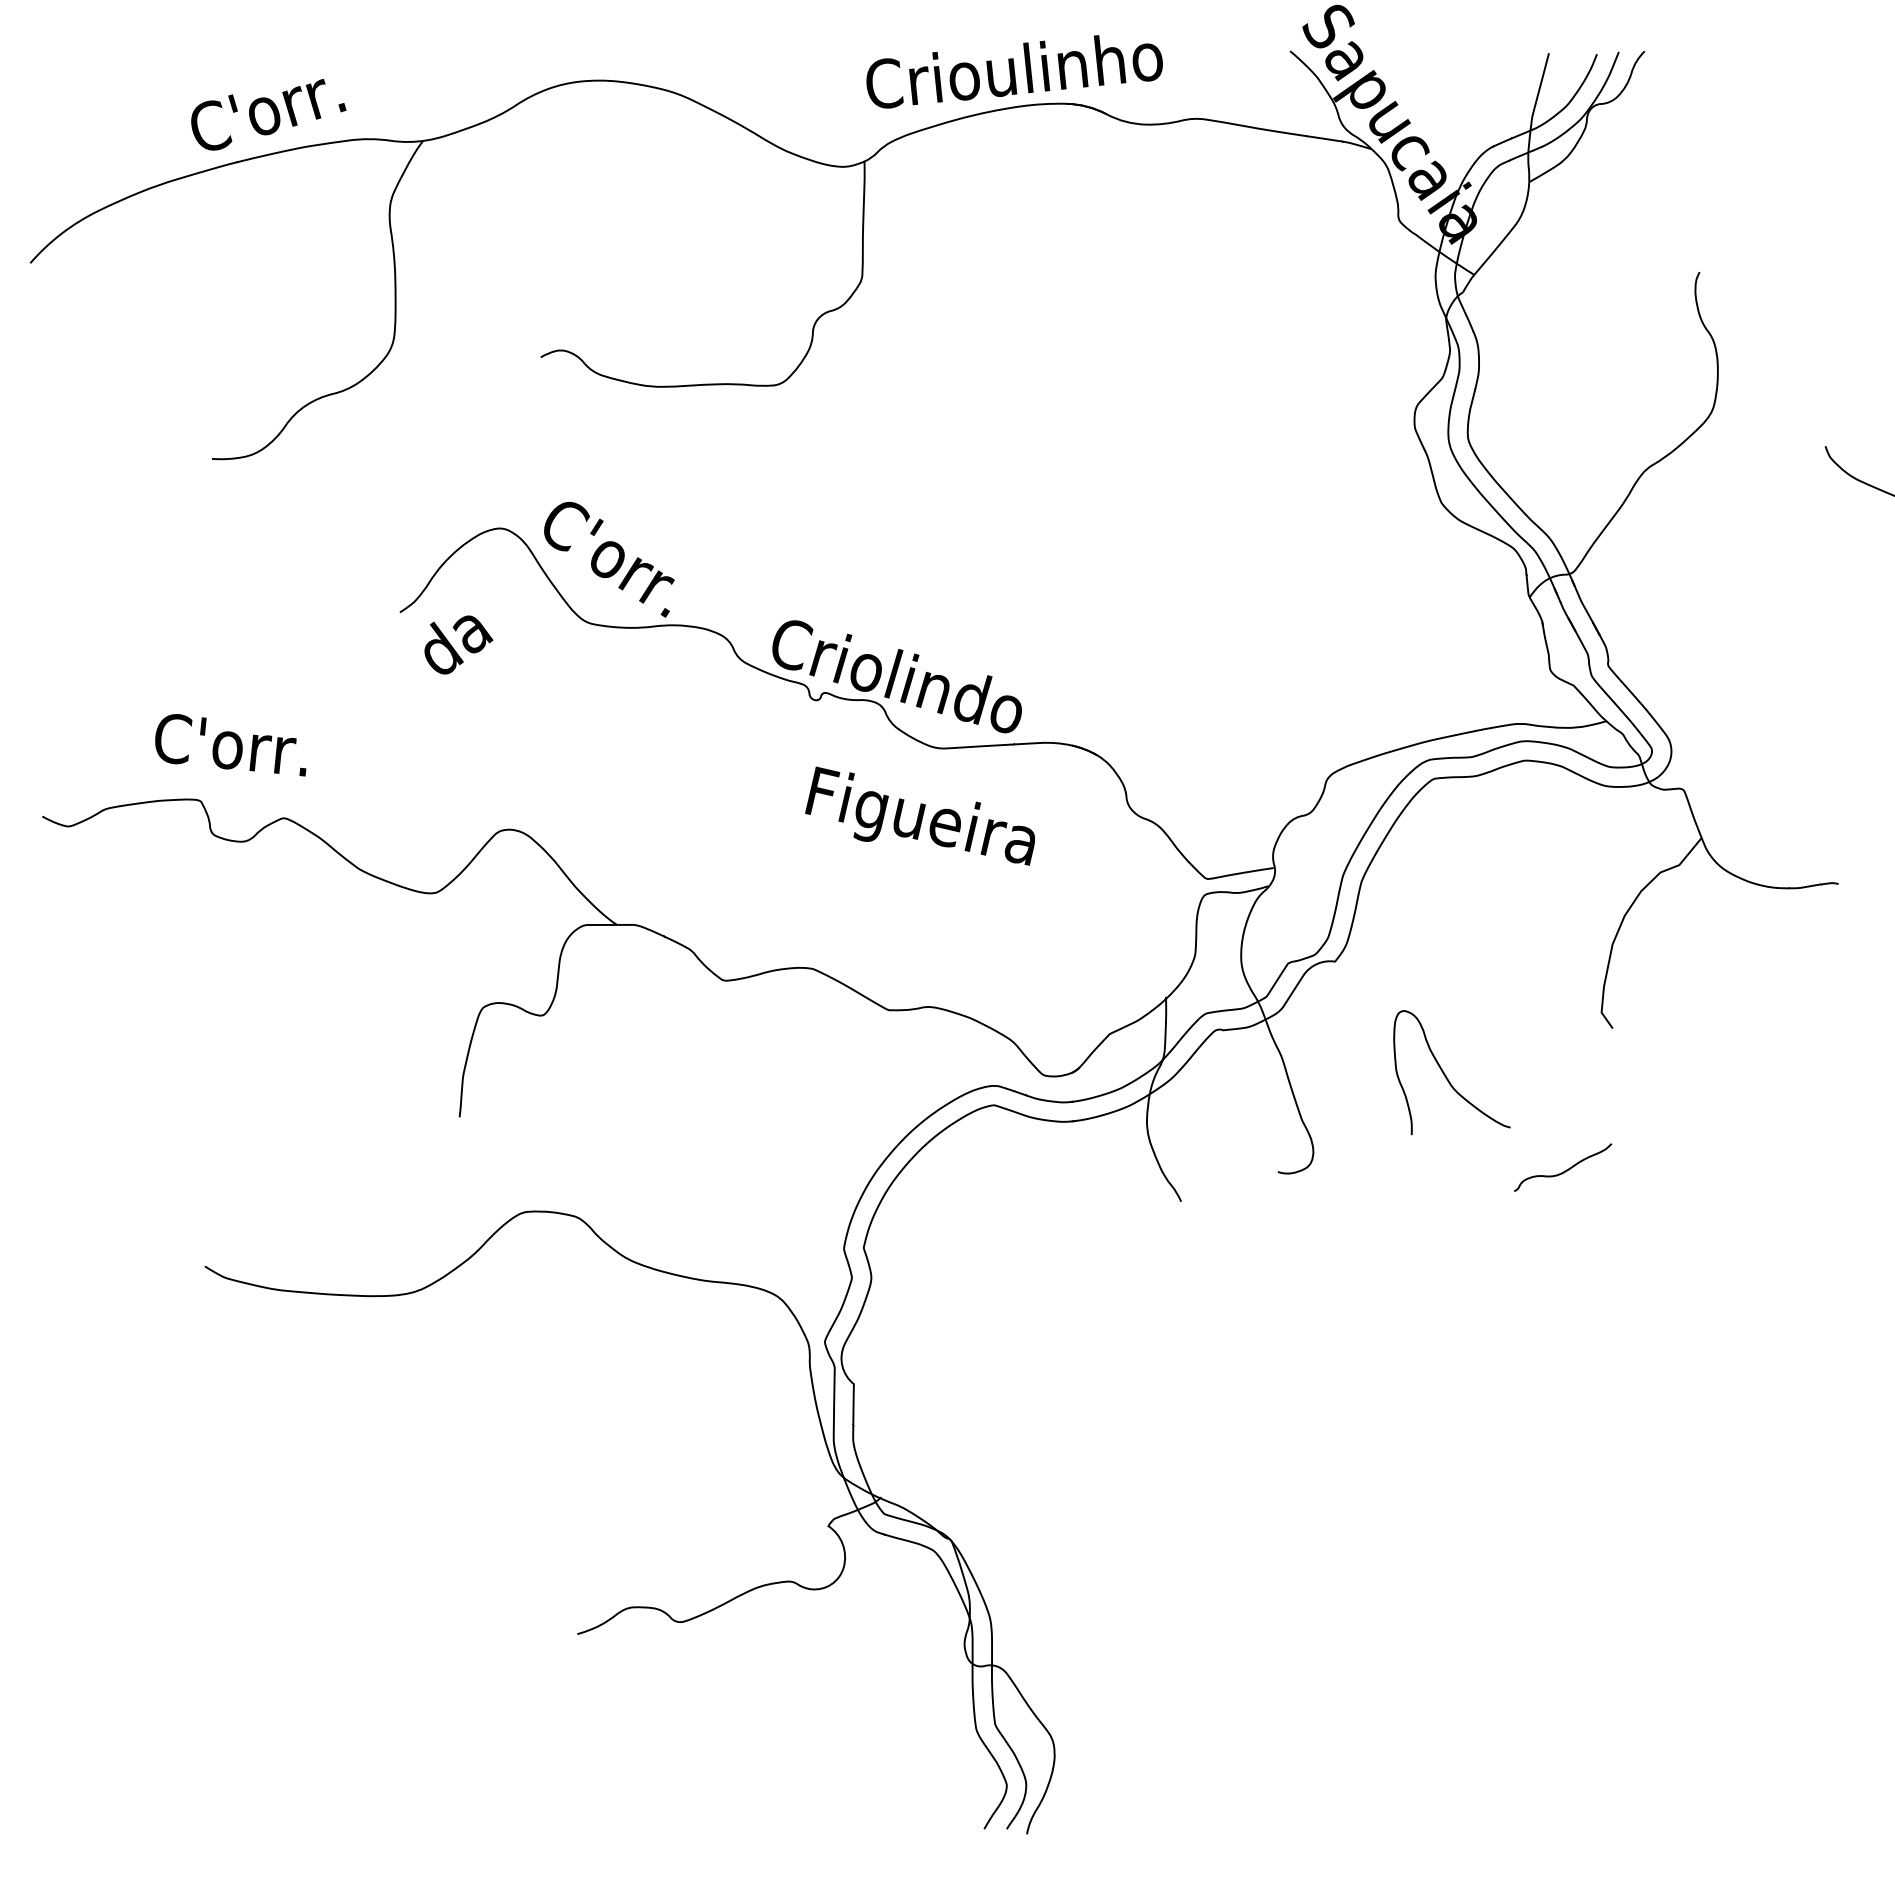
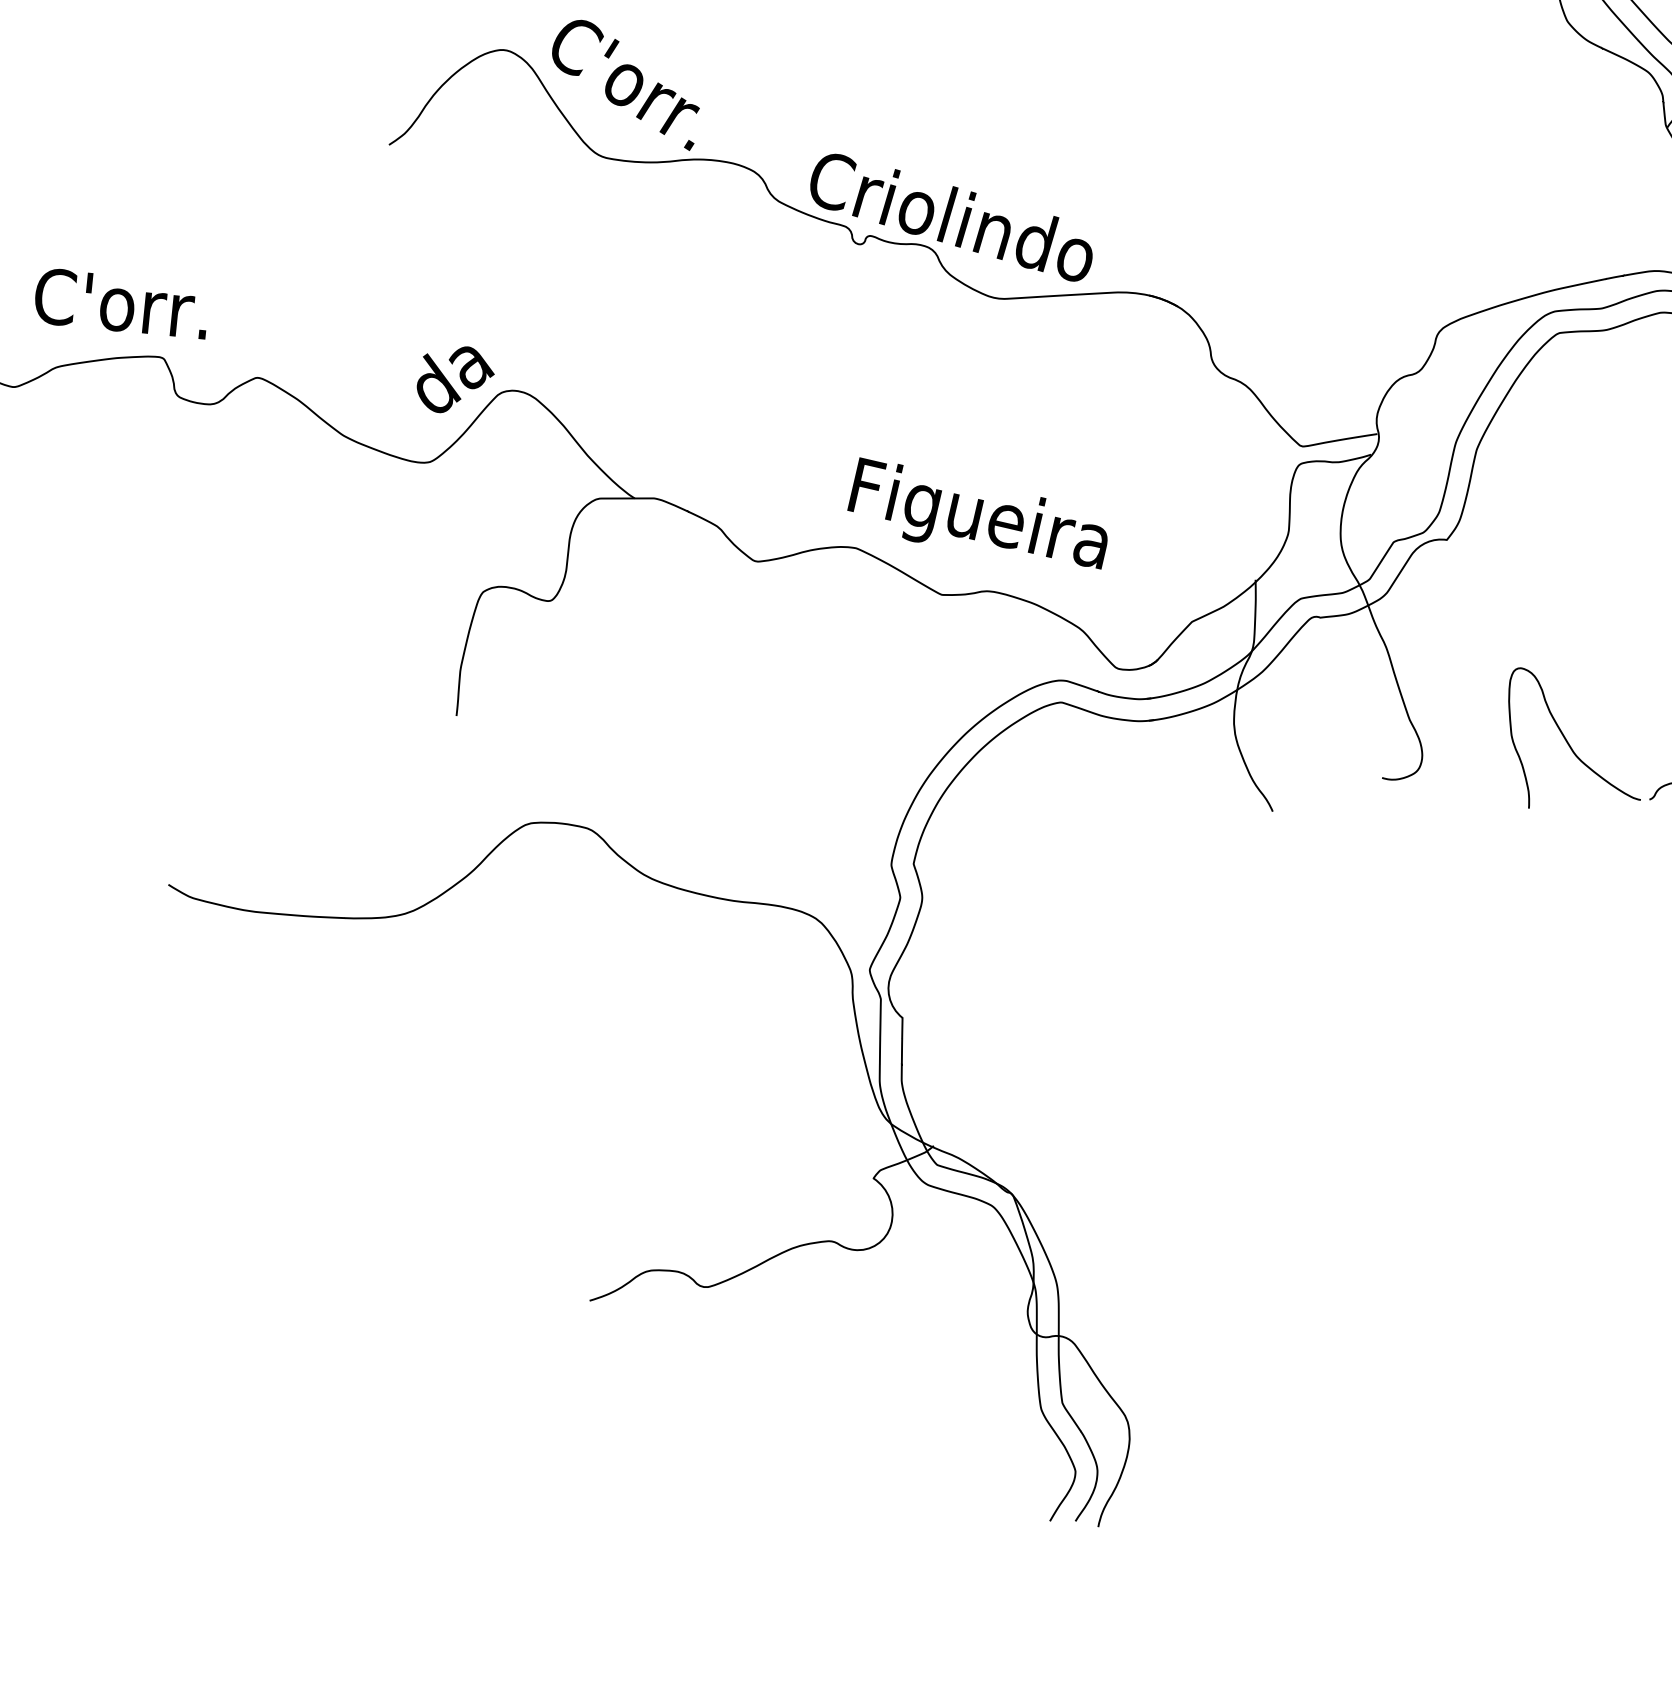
text: (458, 644) -> (455, 379), moved
text: (230, 745) -> (120, 304), moved
text: (919, 815) -> (976, 512), moved
curve: (1446, 1075) -> (1568, 741), moved

